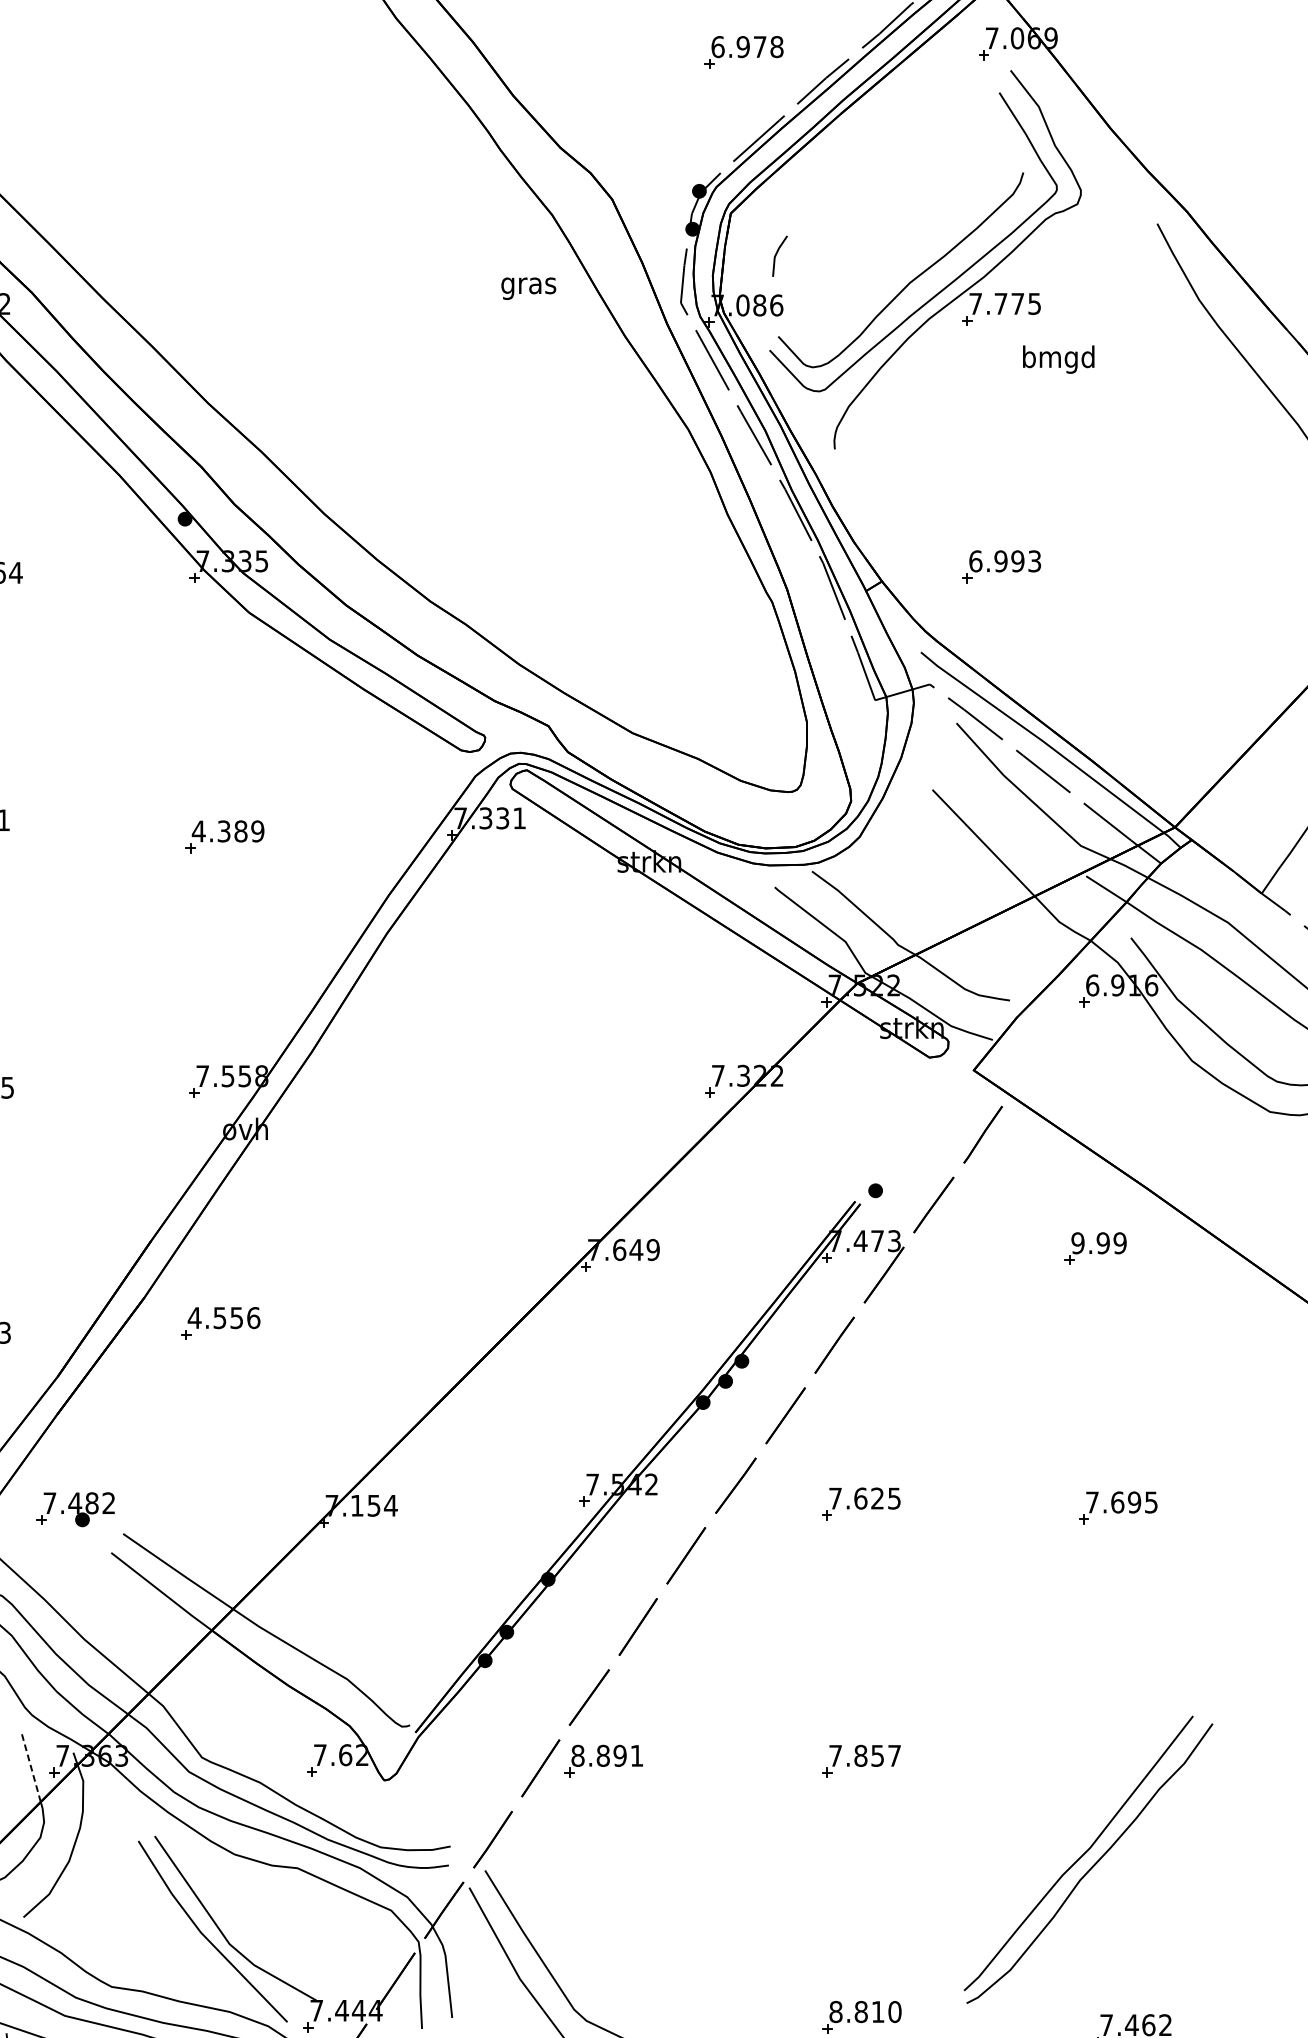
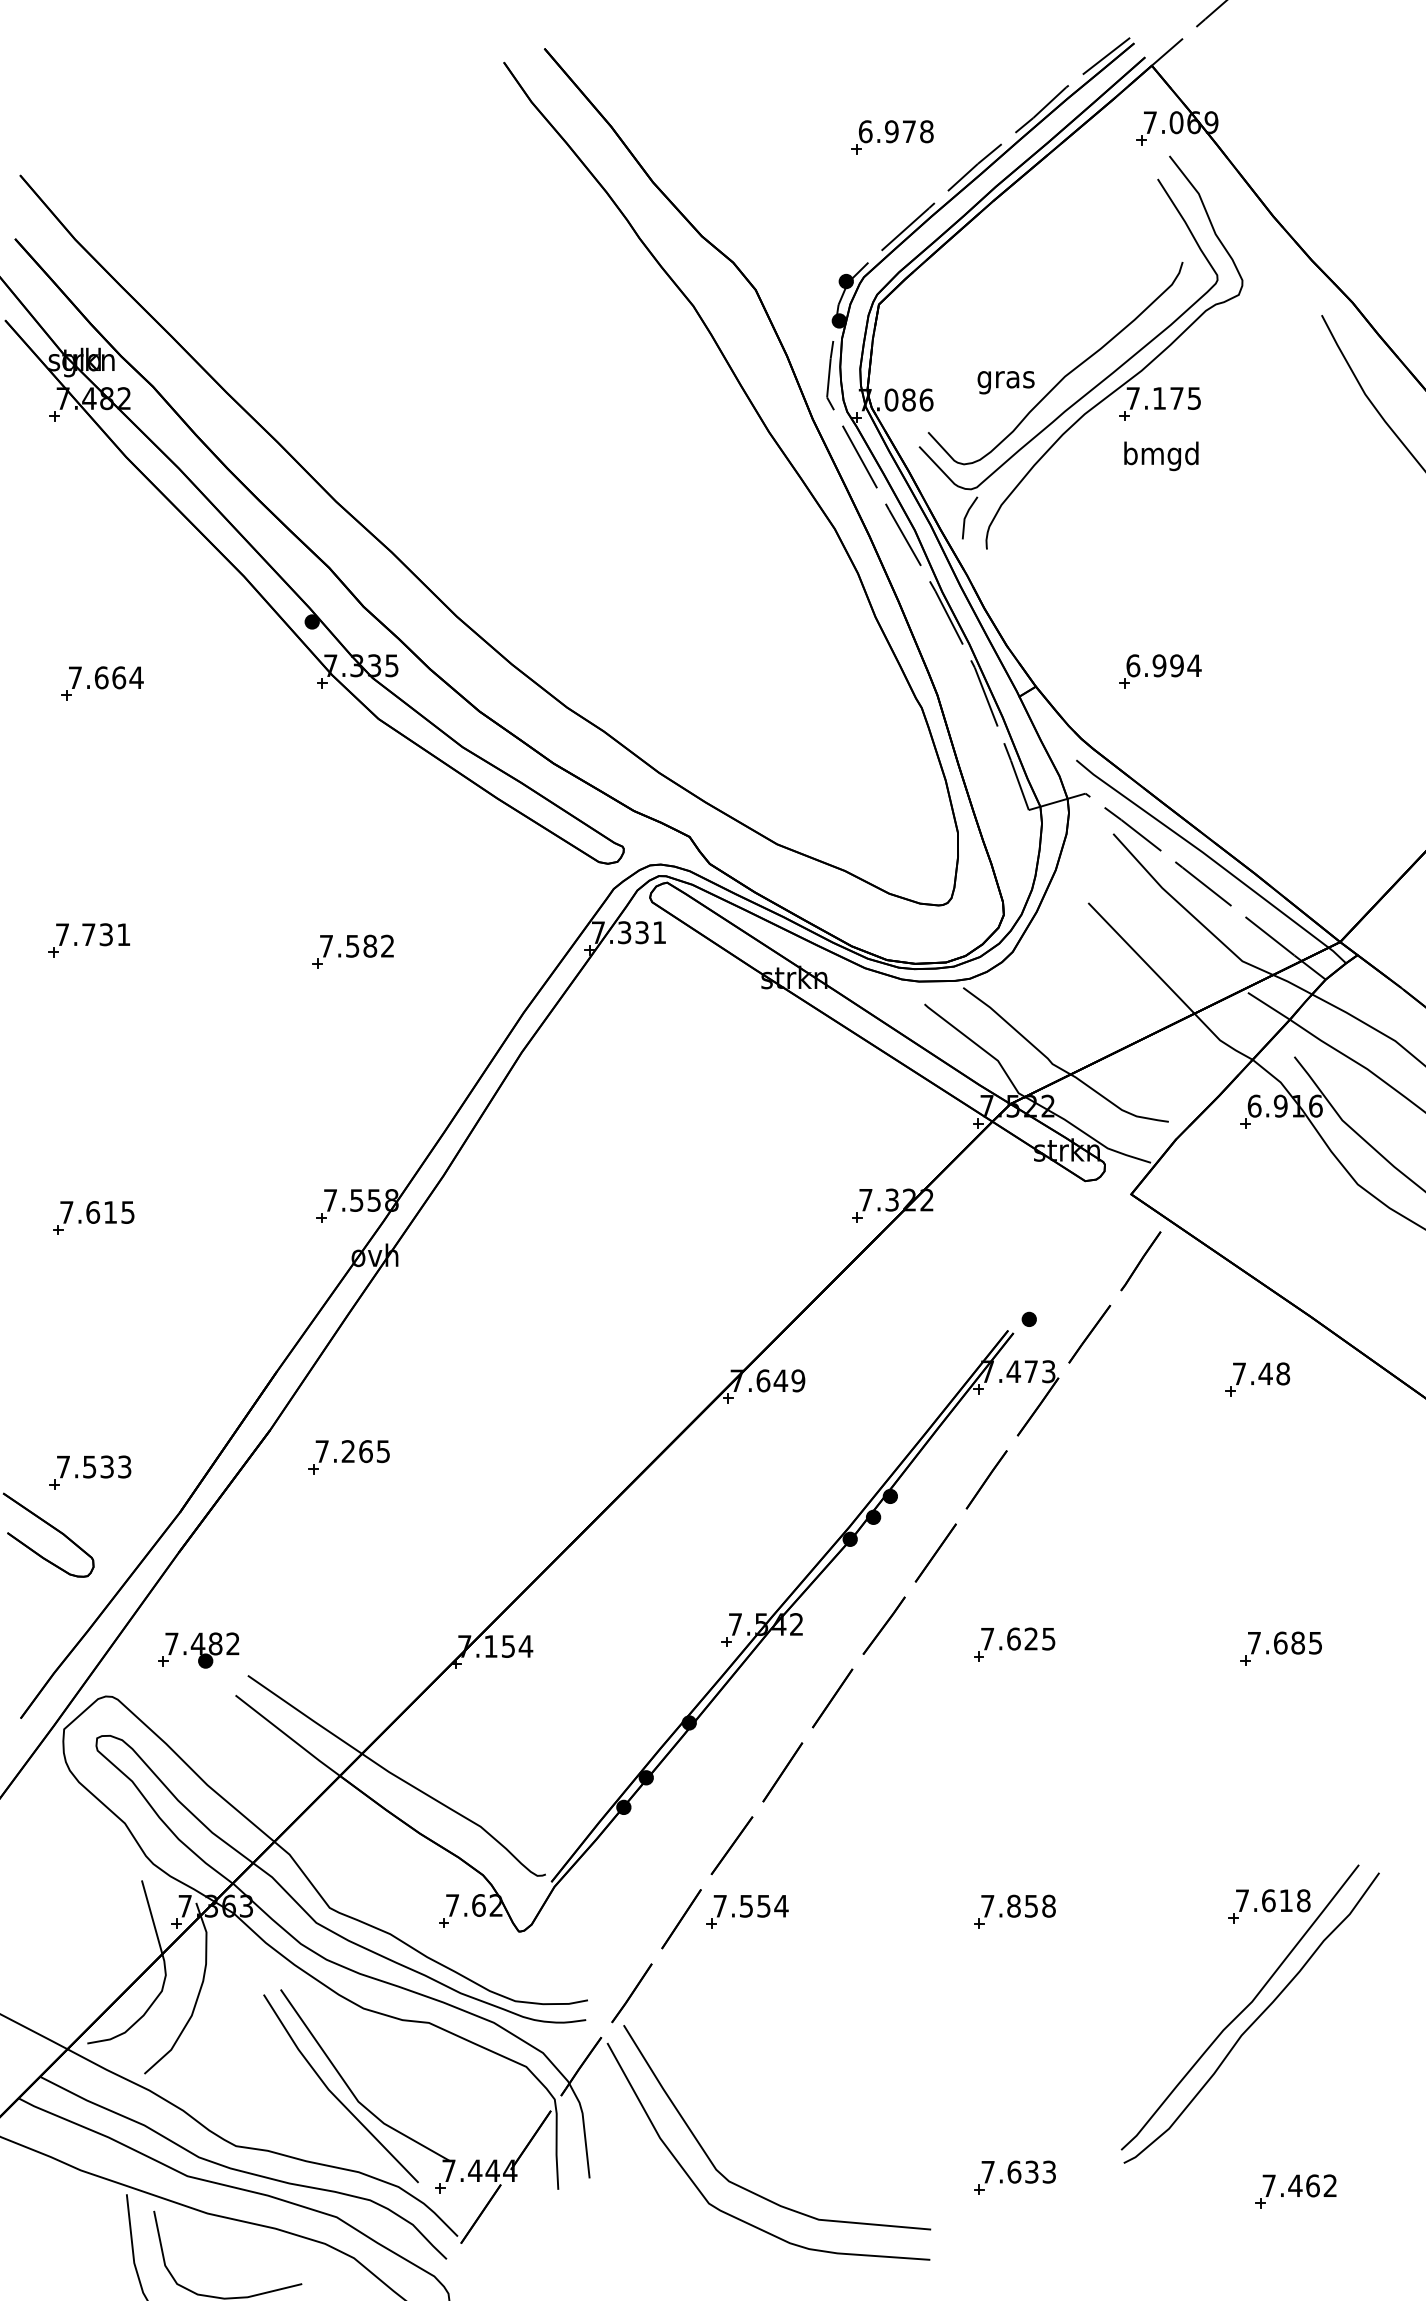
line: (777, 253) -> (967, 515), moved
text: (528, 288) -> (1005, 382), moved
text: (1001, 303) -> (1159, 398), 7.775 -> 7.175
text: (1058, 359) -> (1161, 456), moved
text: (1034, 561) -> (1194, 665), 6.993 -> 6.994
text: (227, 830) -> (356, 945), 4.389 -> 7.582
text: (1099, 1242) -> (1261, 1373), 9.99 -> 7.48
text: (223, 1317) -> (352, 1451), 4.556 -> 7.265
text: (1133, 1501) -> (1297, 1642), 7.695 -> 7.685
text: (607, 1755) -> (750, 1905), 8.891 -> 7.554
text: (894, 1755) -> (1048, 1905), 7.857 -> 7.858
part: (1106, 1756) -> (1269, 1906), added
line: (31, 1766) -> (152, 1917), dashed -> solid
text: (865, 2011) -> (1018, 2171), 8.810 -> 7.633

